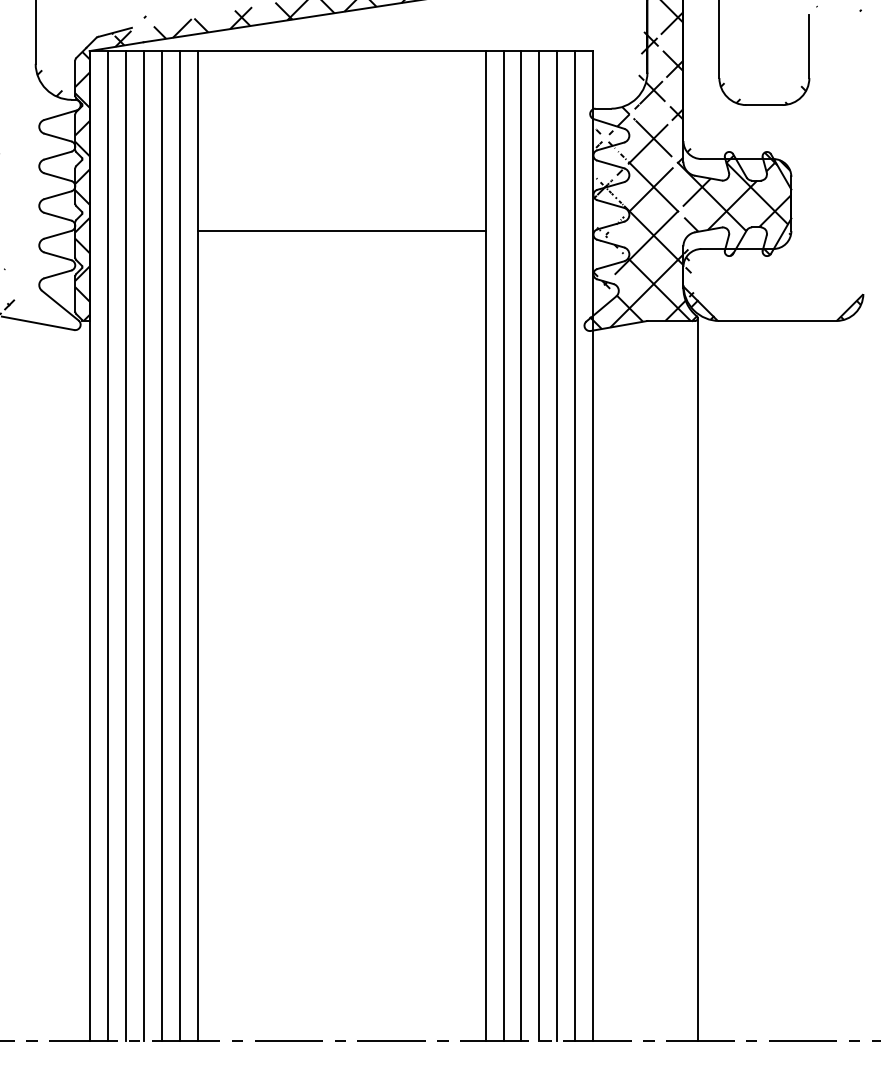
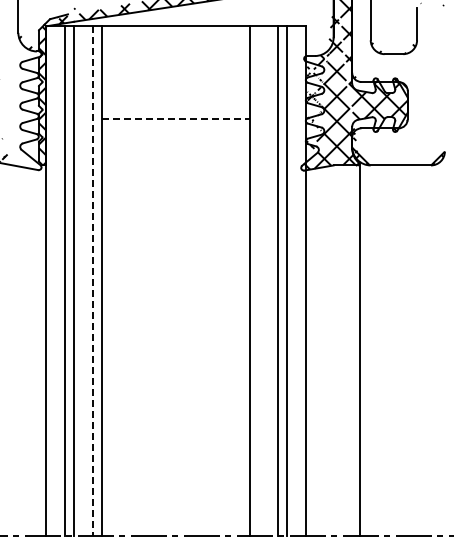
line: (342, 231) -> (176, 119), solid -> dashed
line: (107, 546) -> (55, 281), removed
line: (162, 546) -> (83, 281), removed
line: (179, 546) -> (92, 281), solid -> dashed
line: (503, 546) -> (259, 281), removed
line: (521, 546) -> (268, 281), removed
line: (575, 546) -> (296, 281), removed

